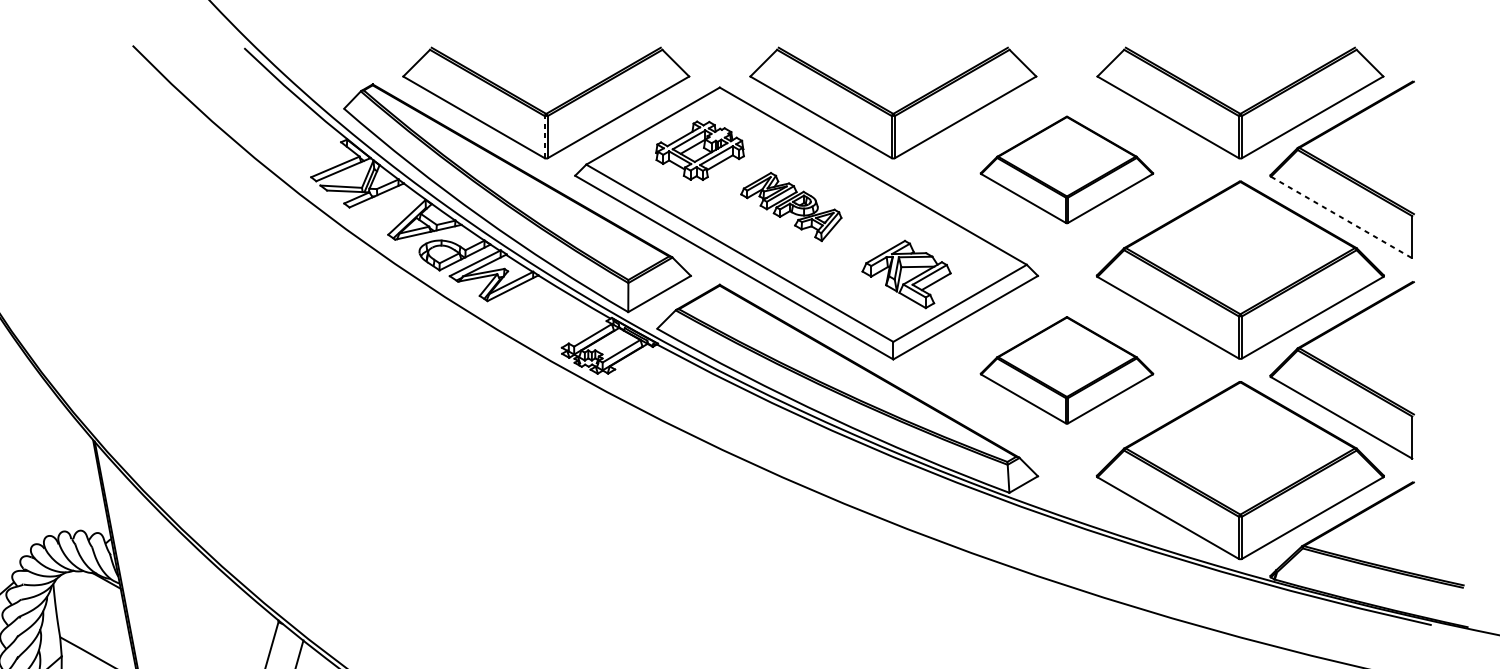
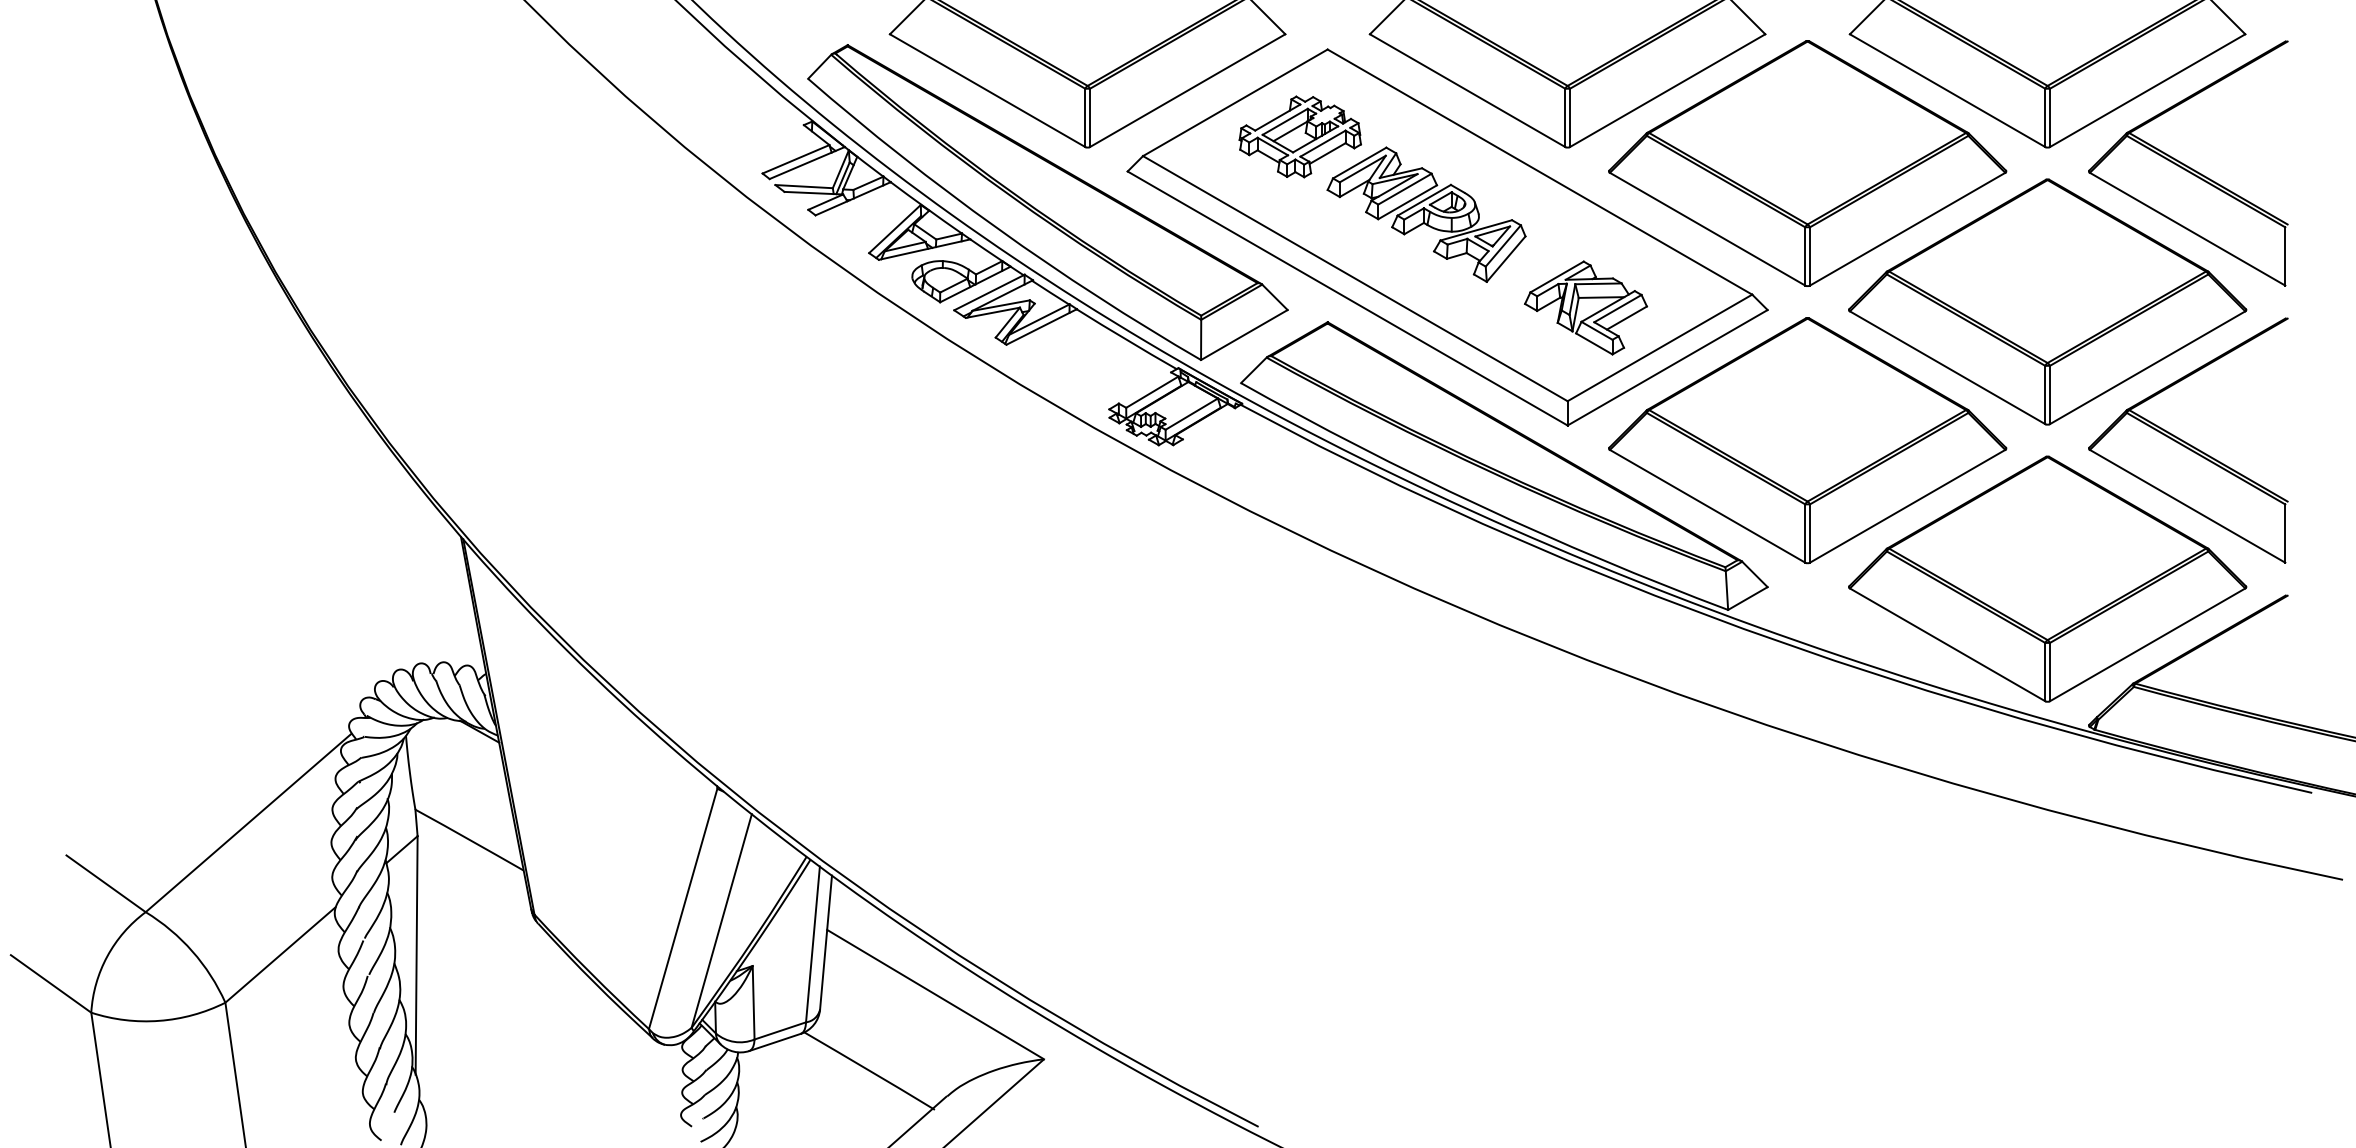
line: (544, 136) -> (1085, 117), dashed -> solid
part: (1066, 169) -> (1807, 163), size x1.67
part: (791, 206) -> (1426, 214), size x1.43
line: (1341, 217) -> (2187, 229), dashed -> solid
part: (1066, 370) -> (1807, 440), size x1.67

